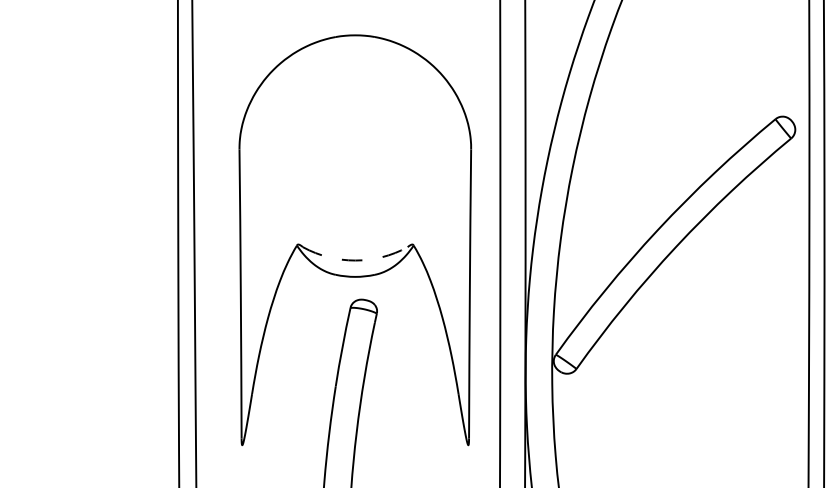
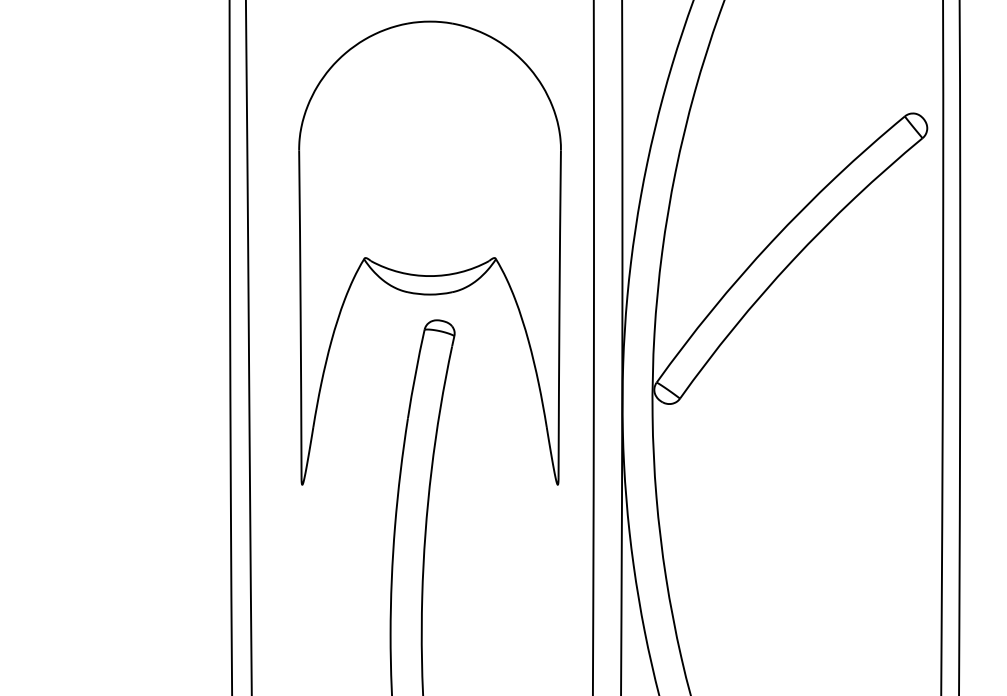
arc: (355, 260) -> (430, 276), dashed -> solid

